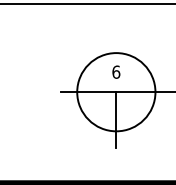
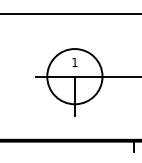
text: (115, 72) -> (74, 62), 6 -> 1

